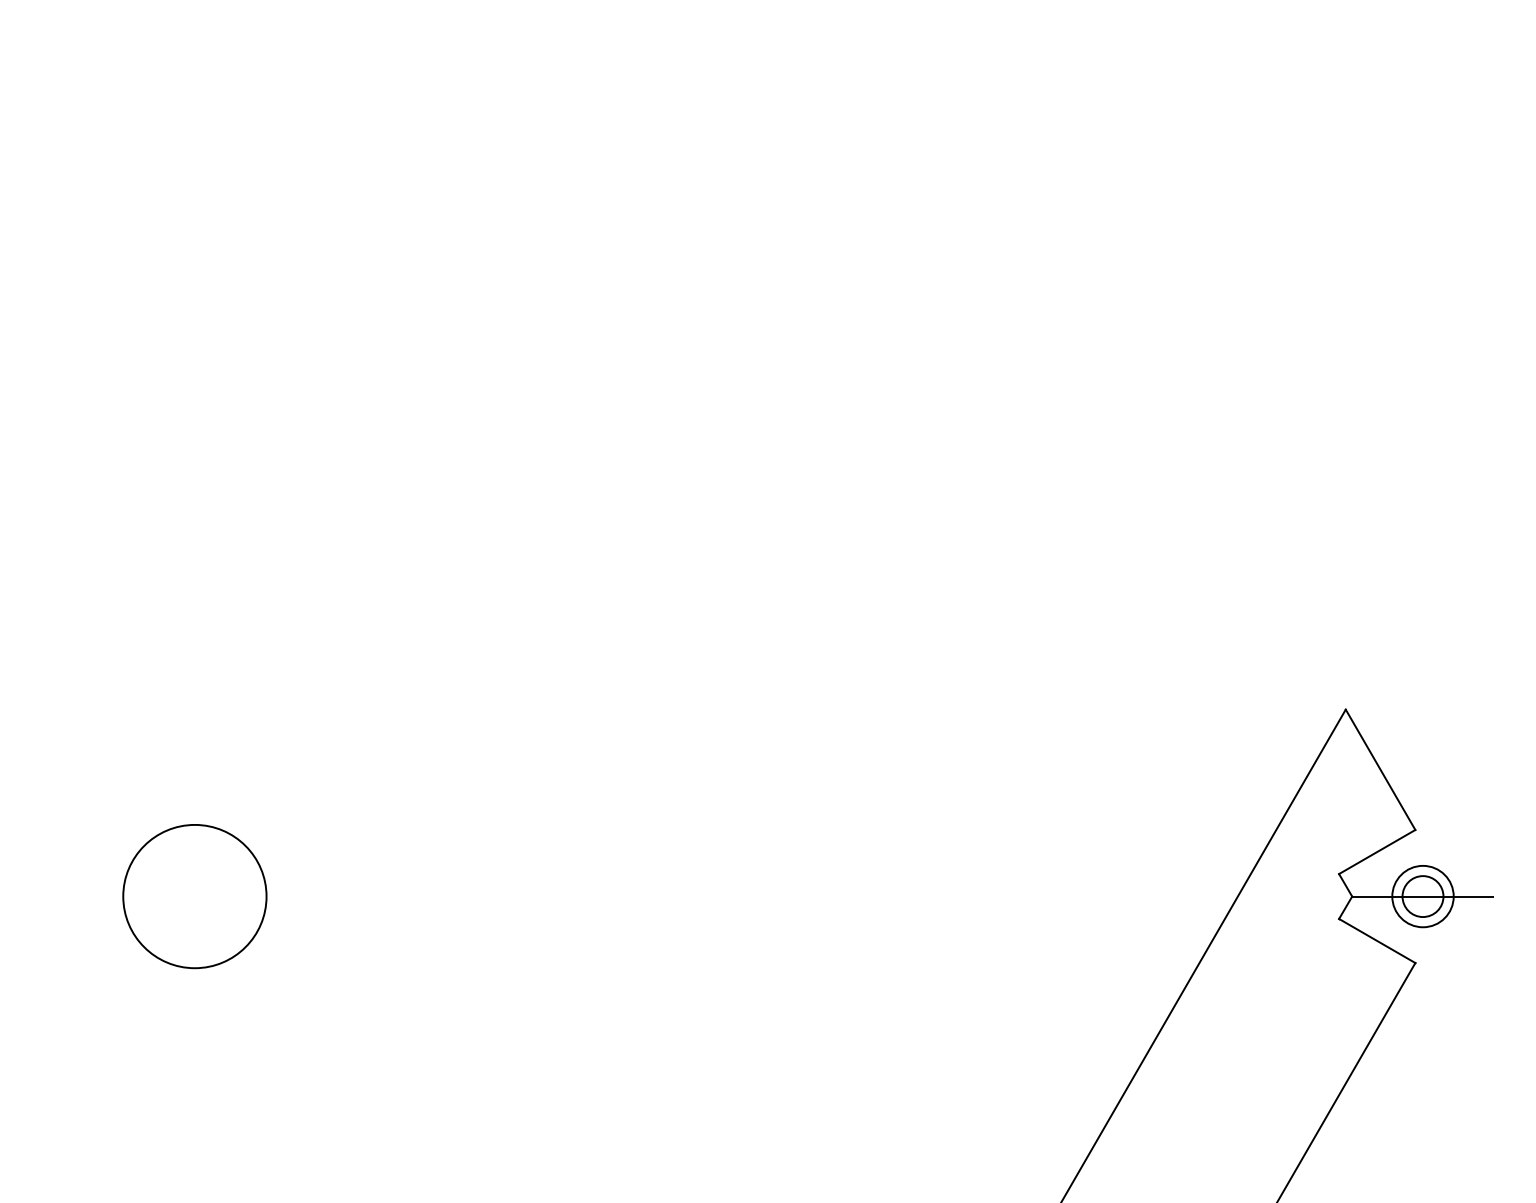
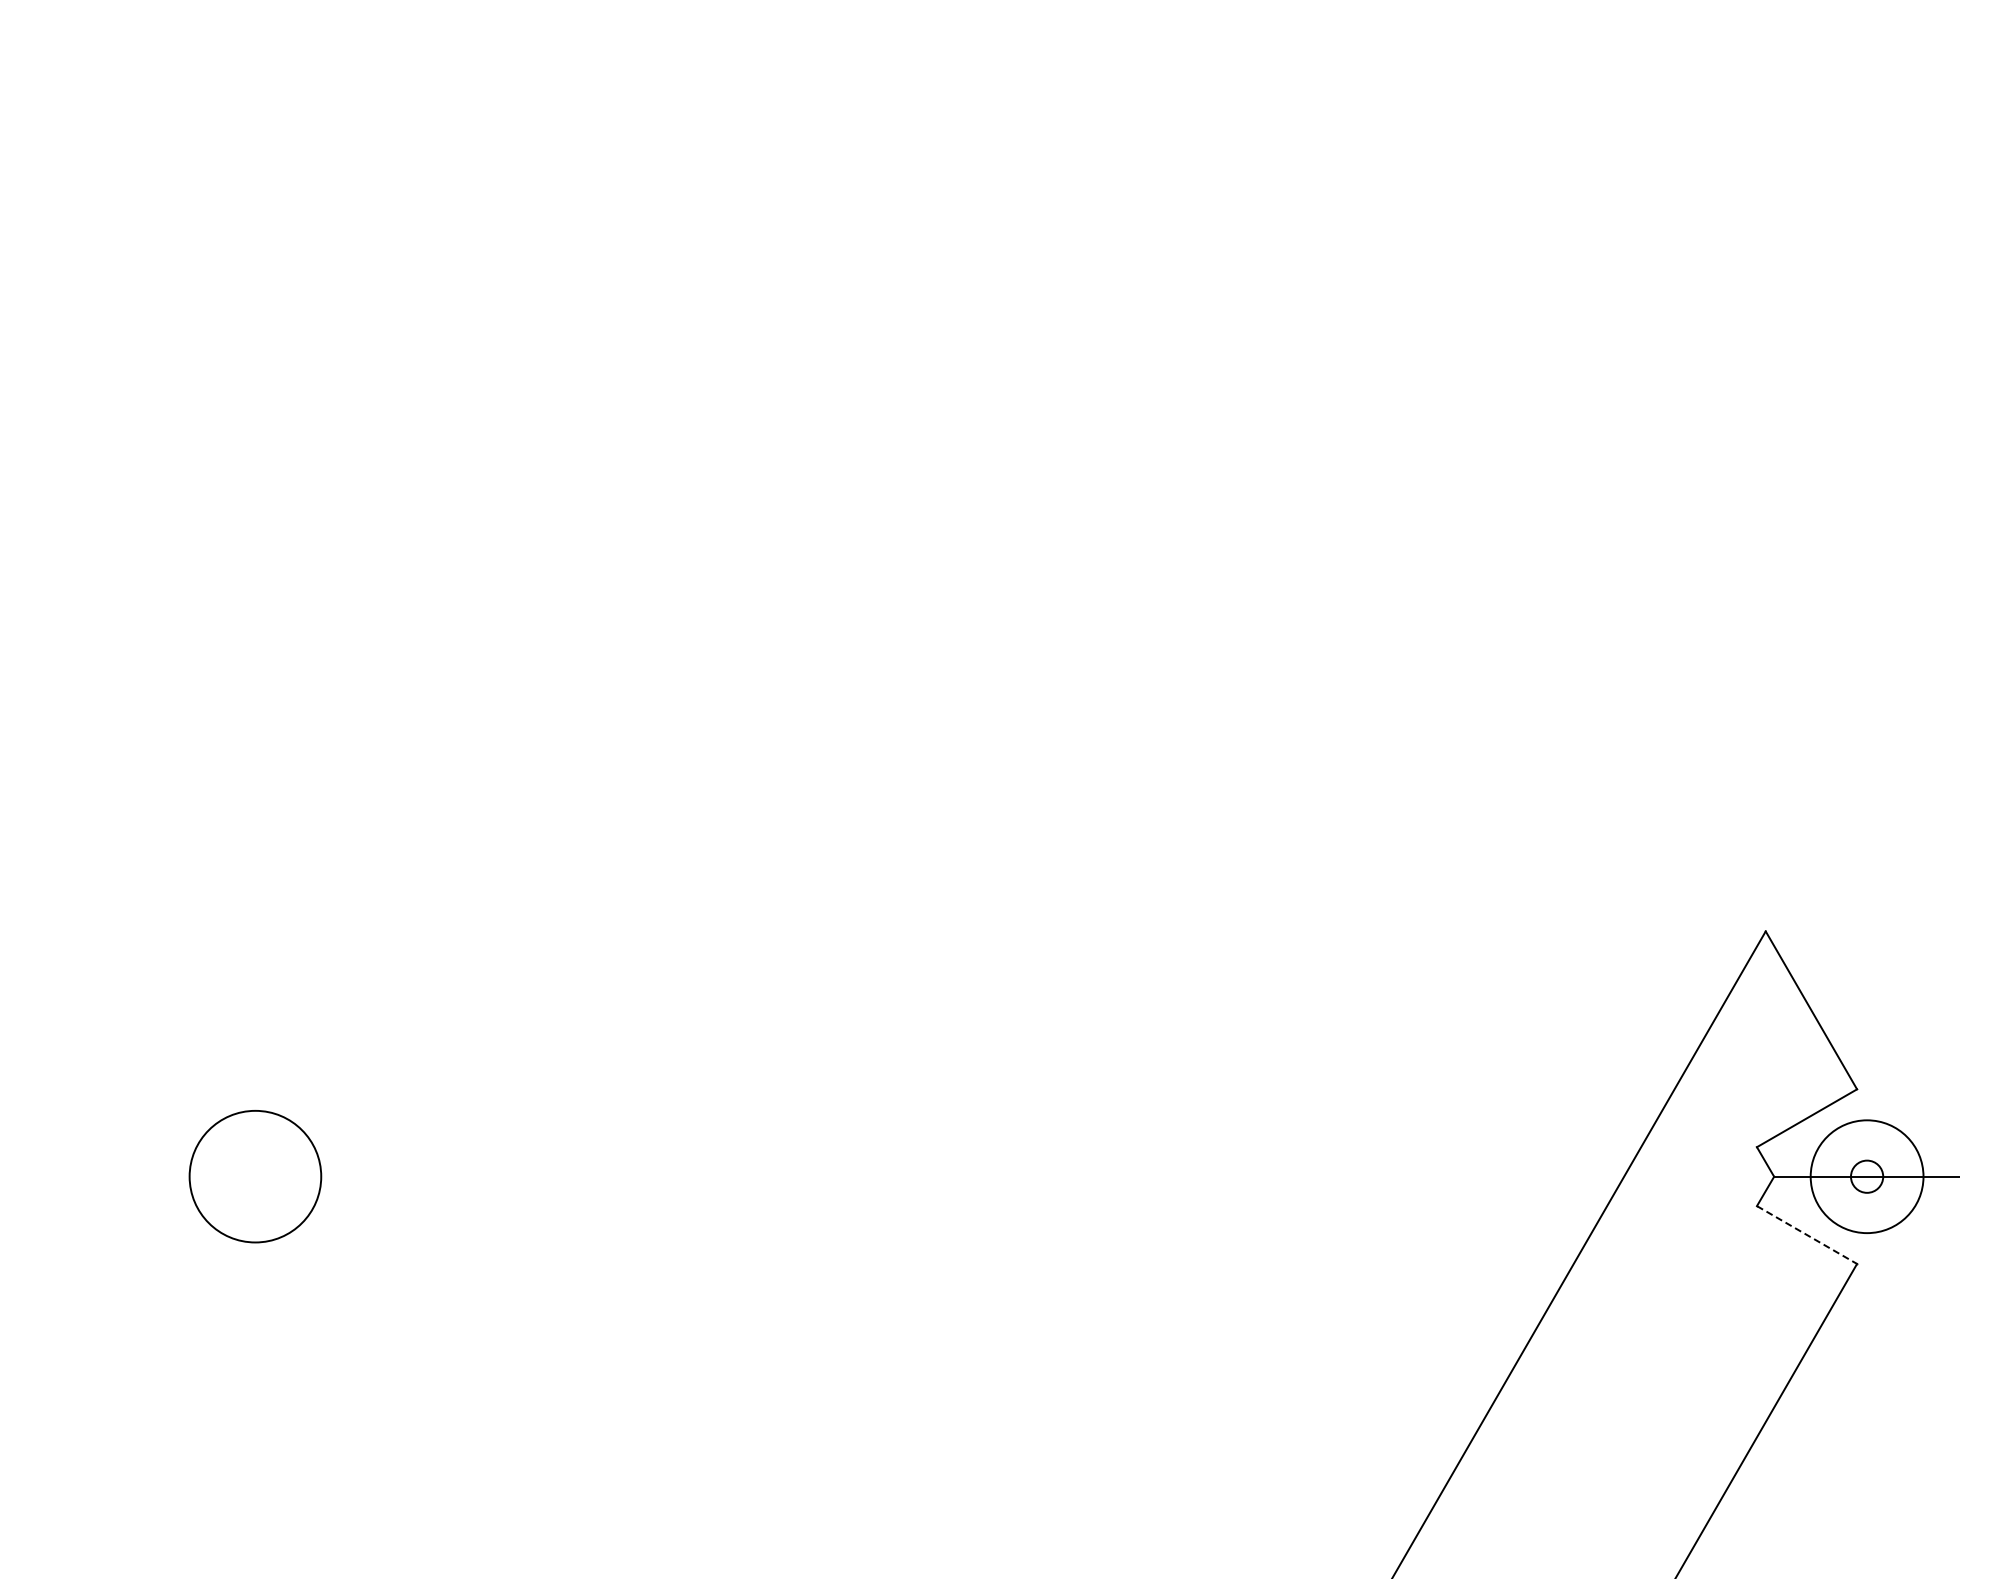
circle: (194, 896) -> (255, 1176), size x0.7
circle: (1422, 896) -> (1866, 1176), size x0.6
circle: (1422, 896) -> (1866, 1176), size x1.4
line: (1377, 941) -> (1807, 1235), solid -> dashed

